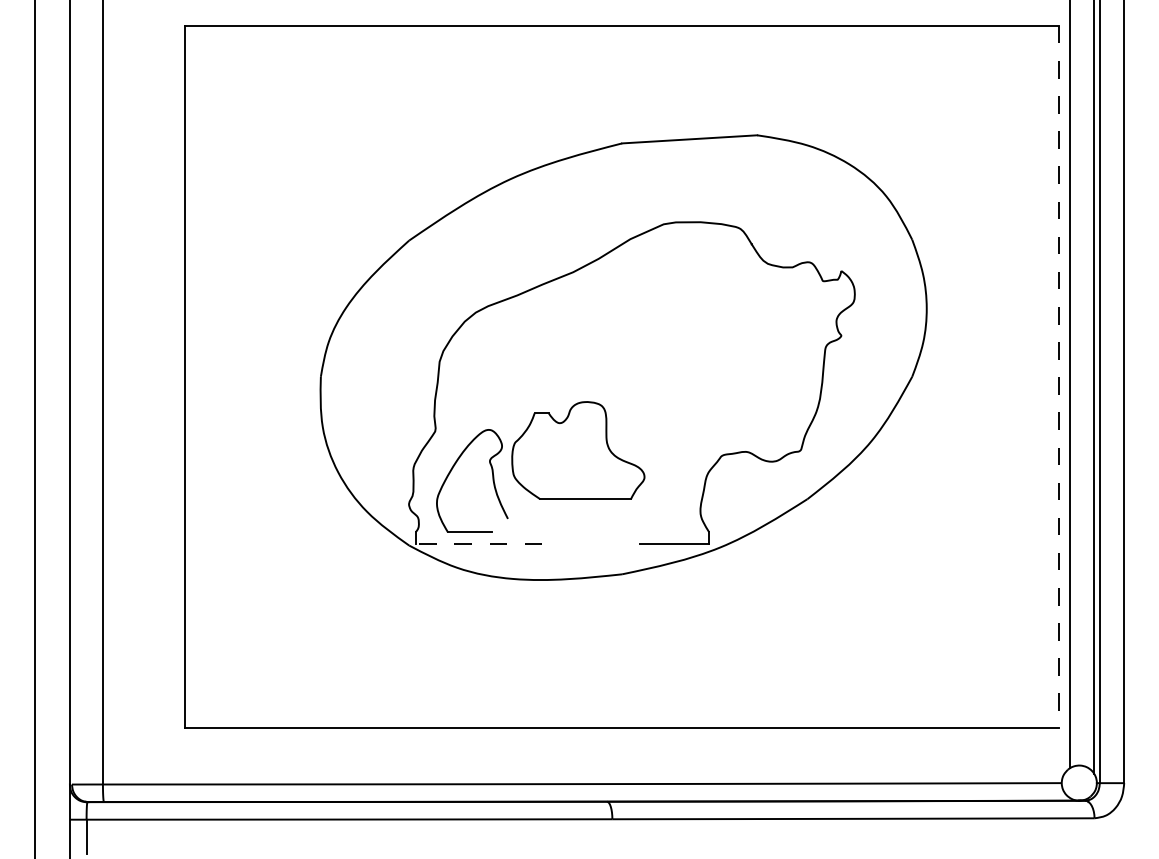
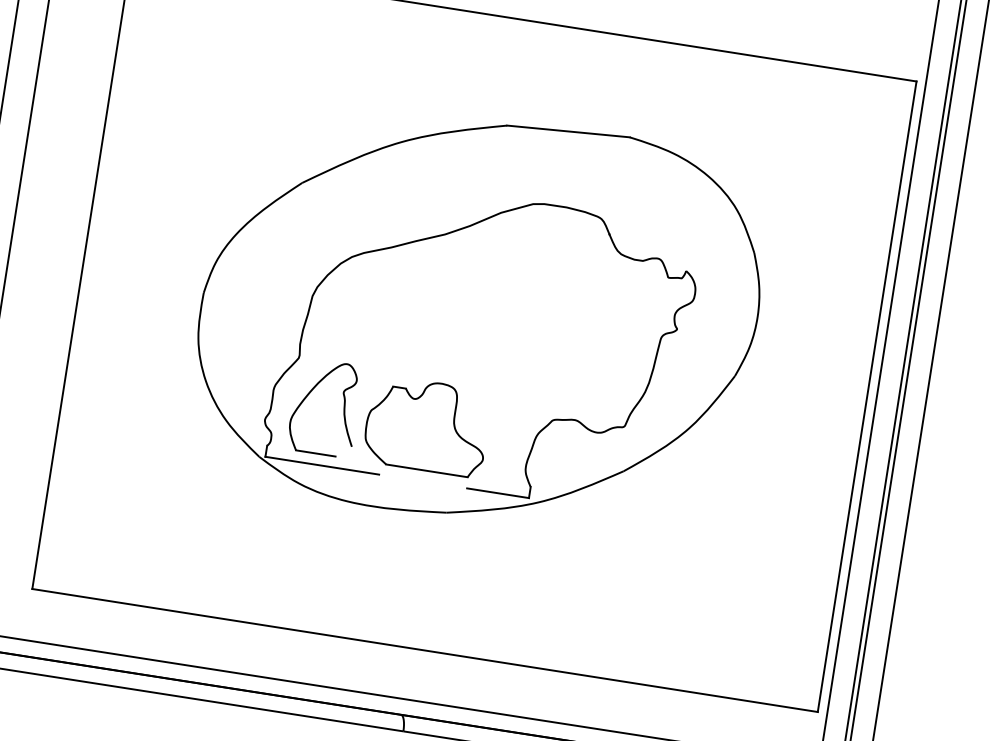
line: (1059, 376) -> (867, 396), dashed -> solid
part: (578, 450) -> (427, 426), moved
line: (478, 544) -> (321, 465), dashed -> solid

